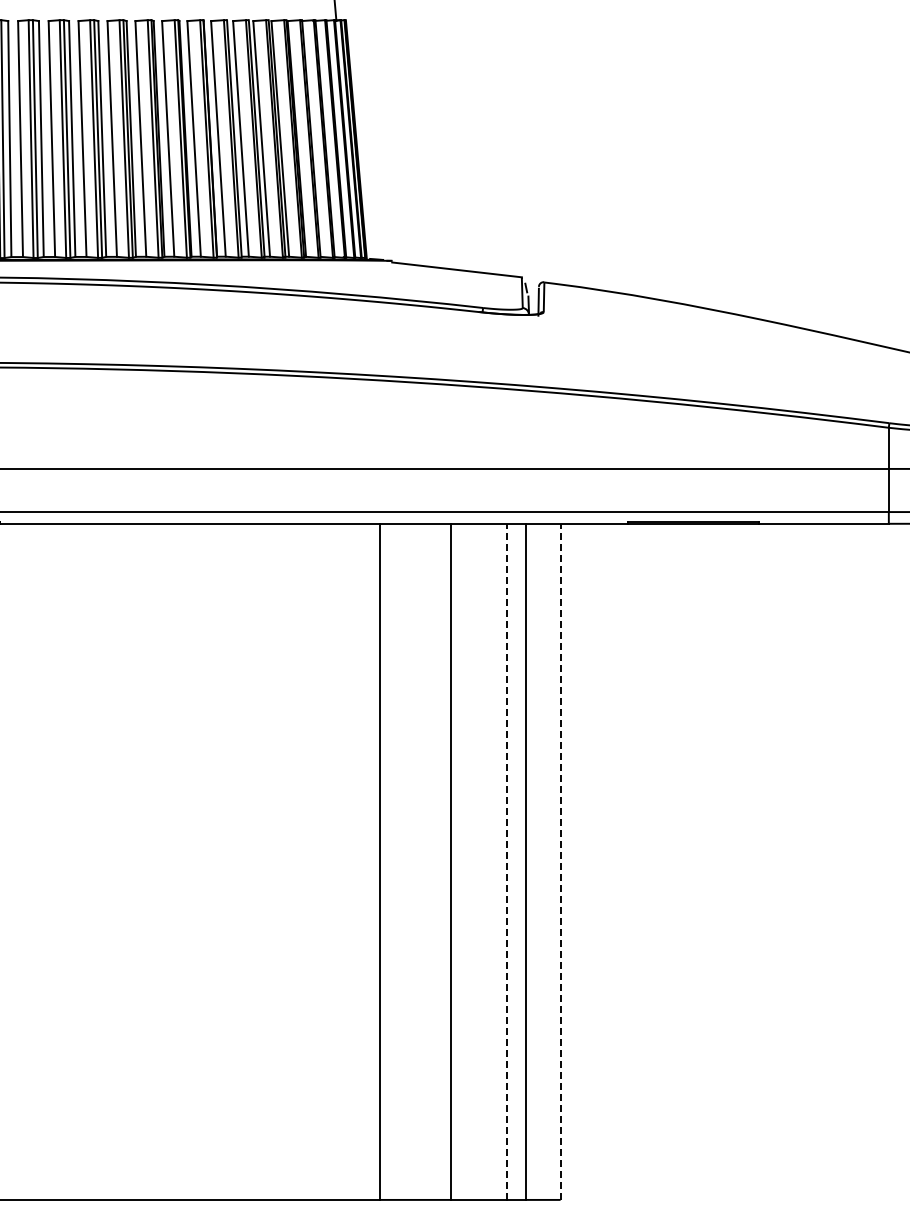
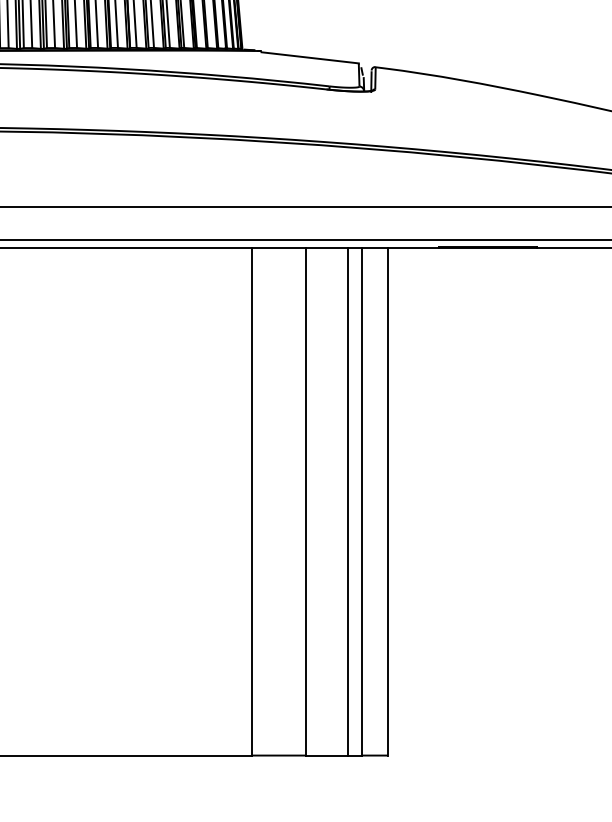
line: (507, 861) -> (348, 501), dashed -> solid
line: (560, 861) -> (387, 501), dashed -> solid

